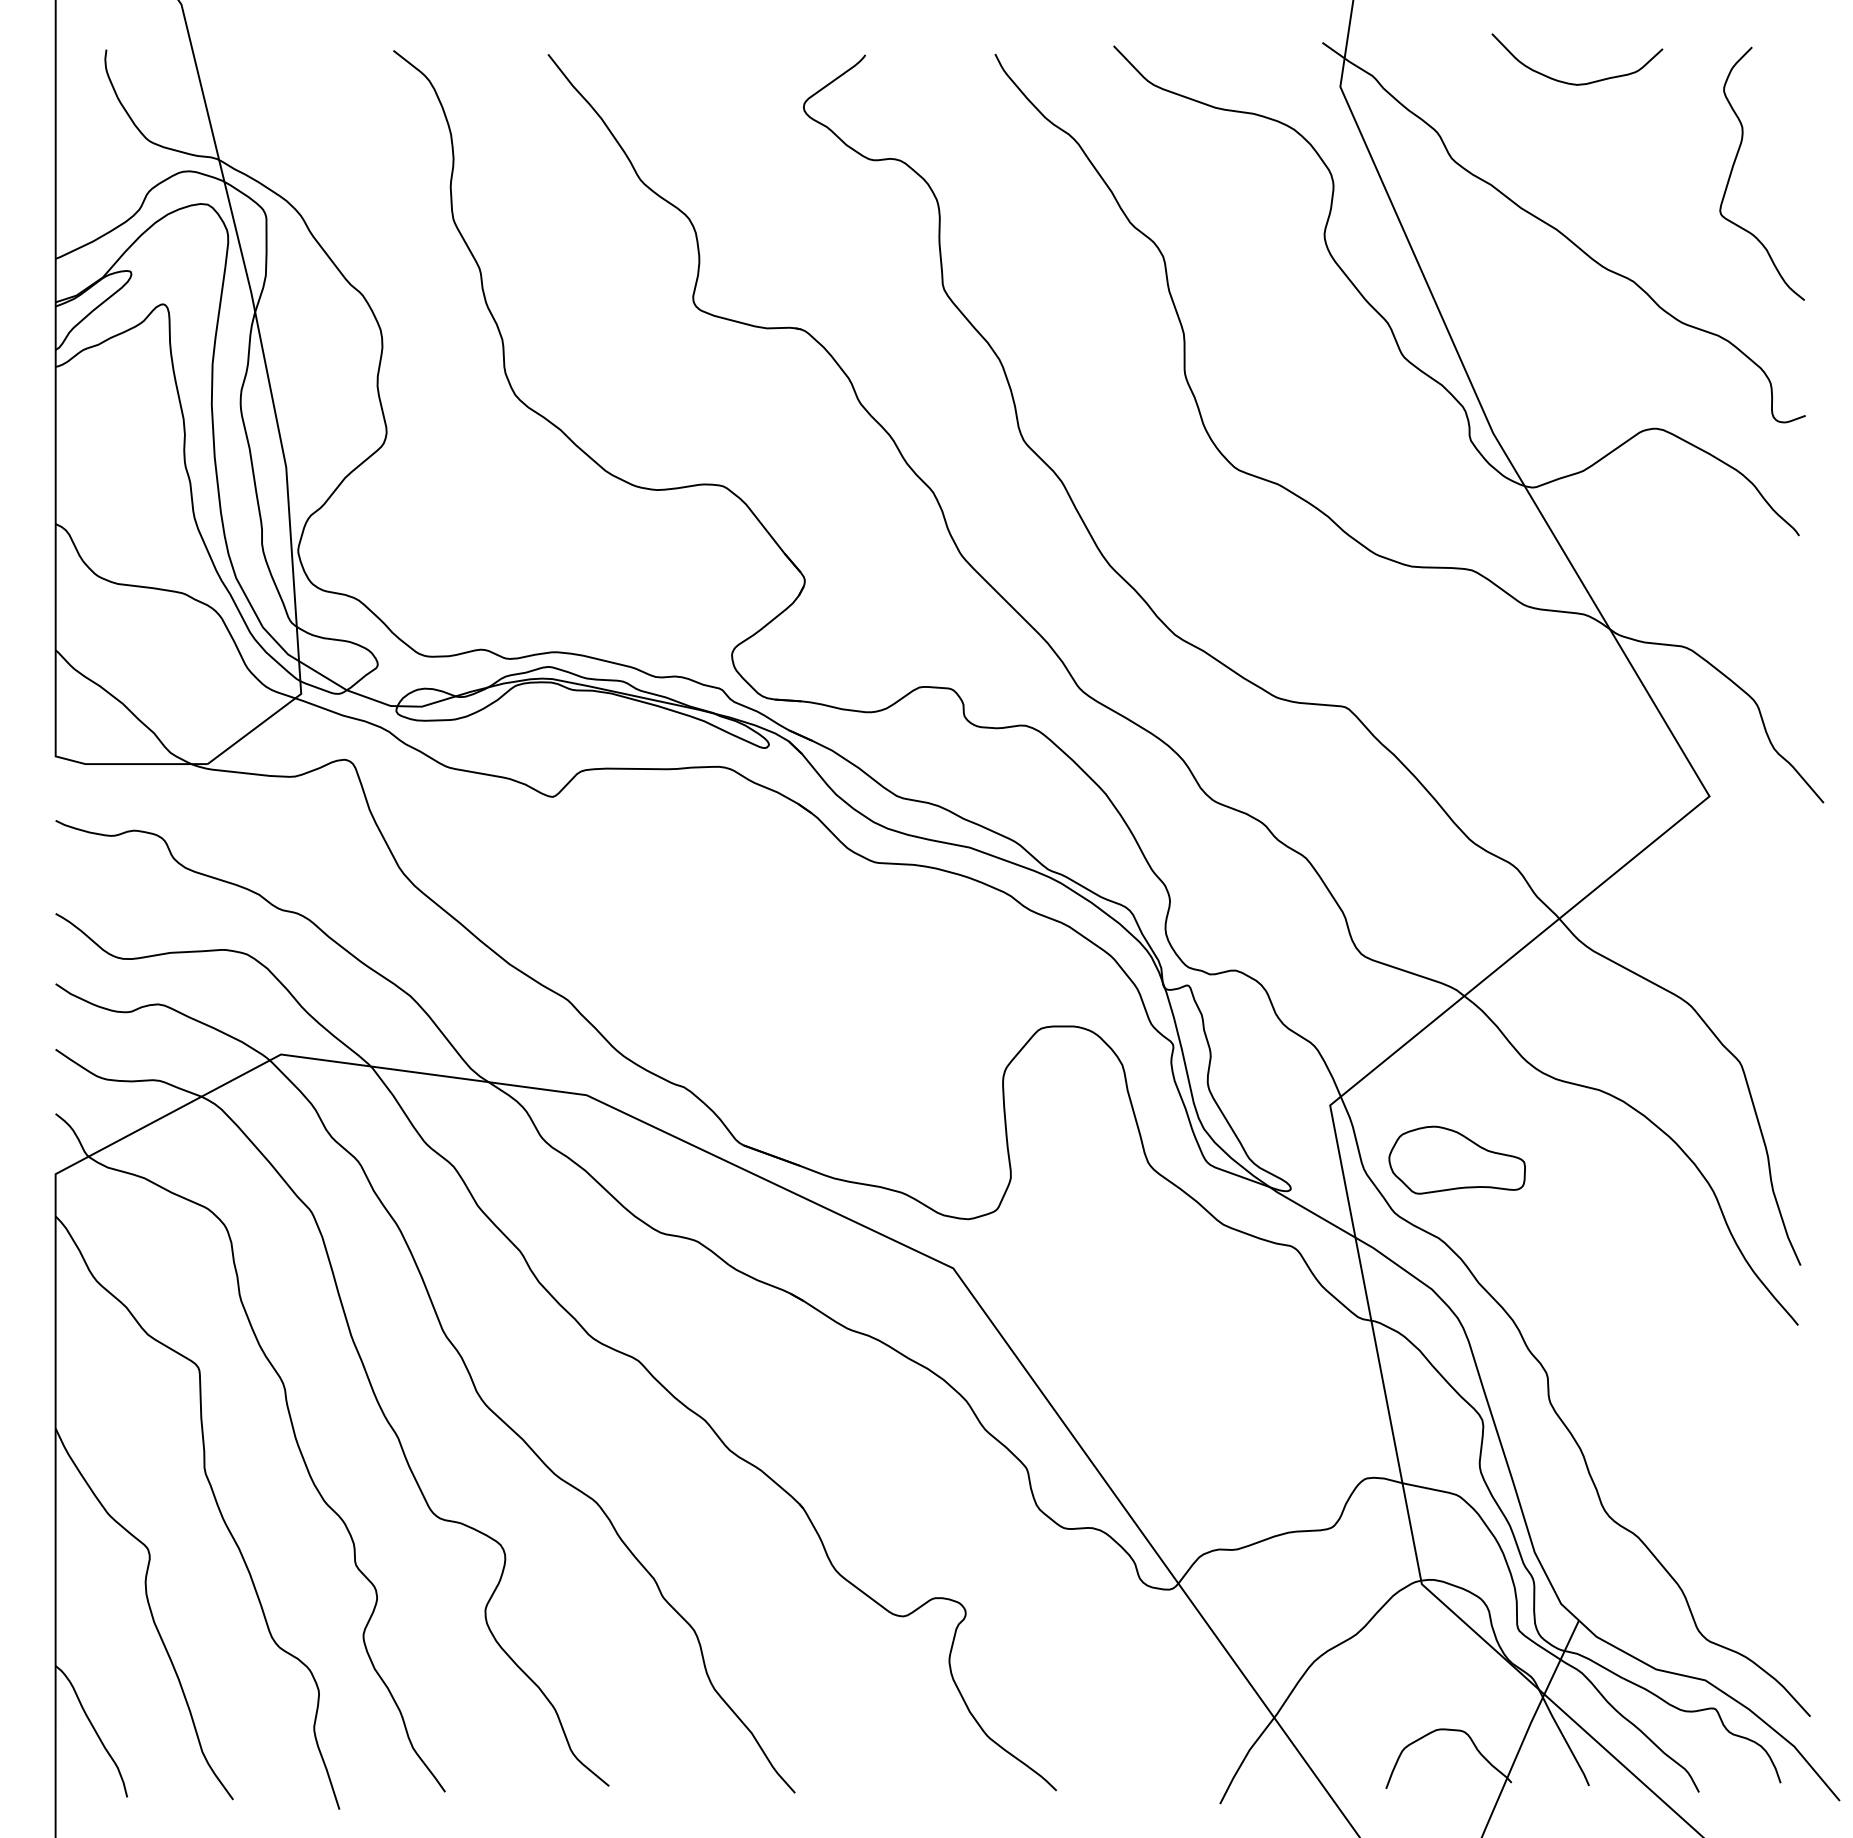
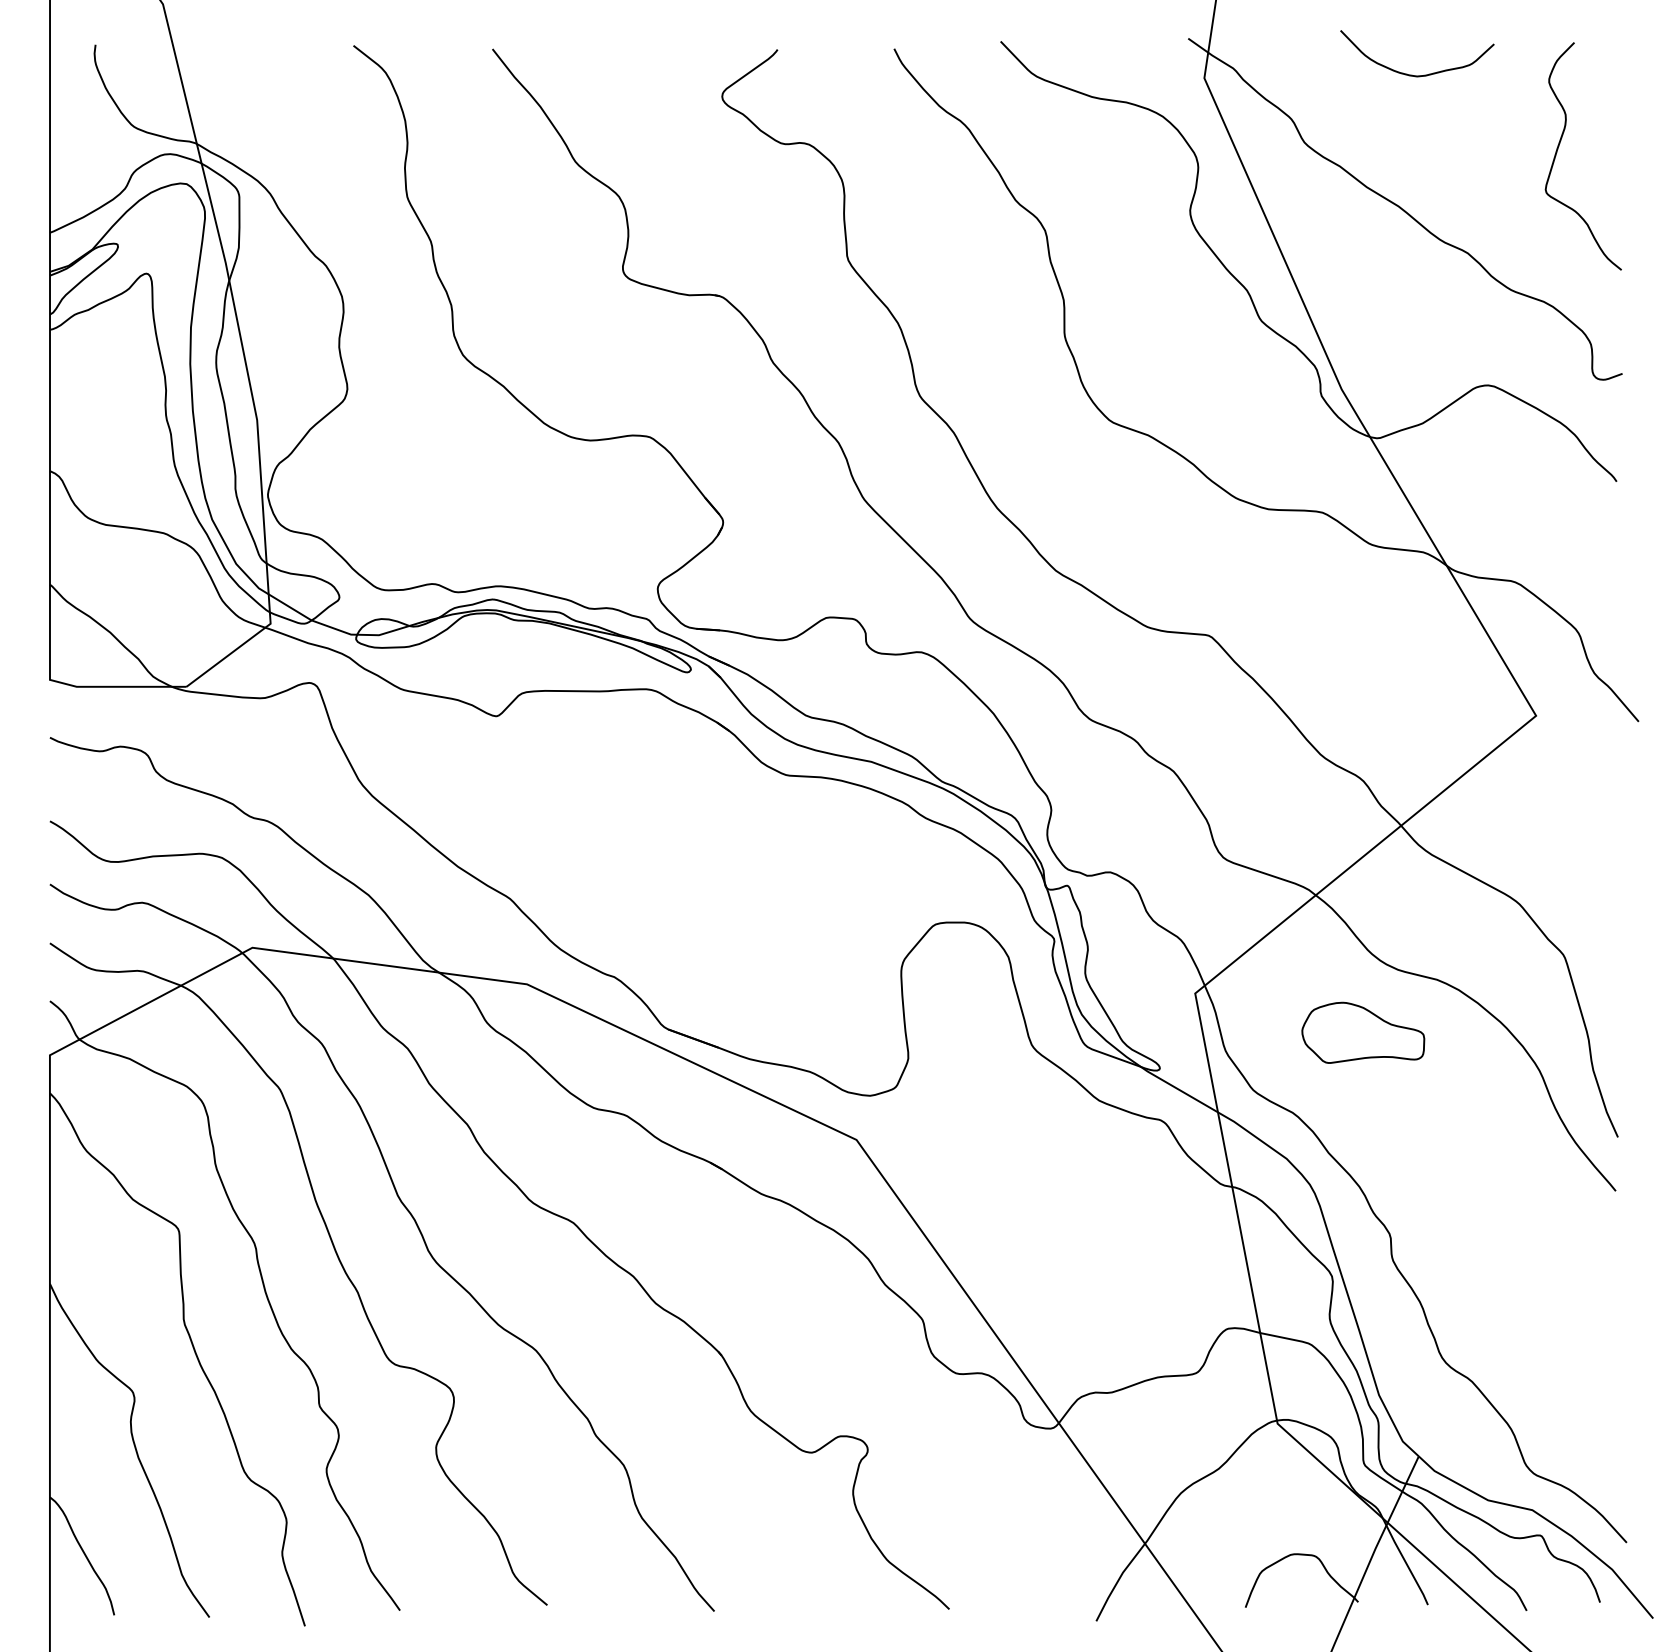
part: (1456, 1159) -> (1362, 1032), moved

